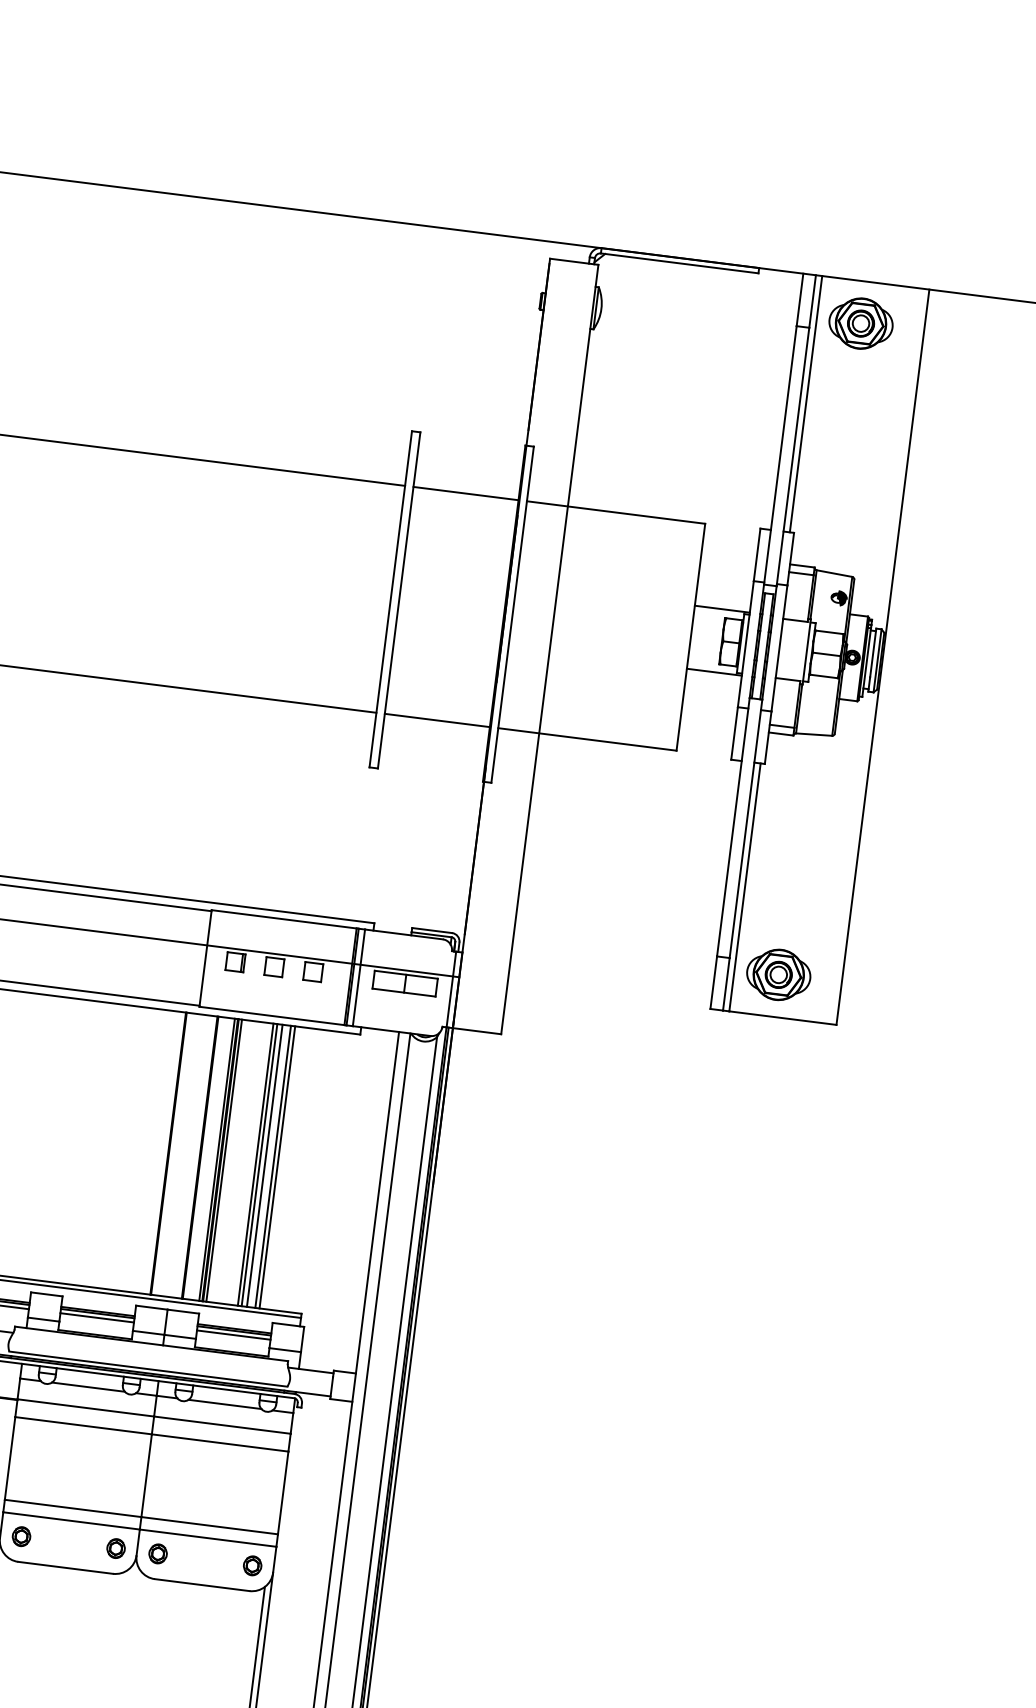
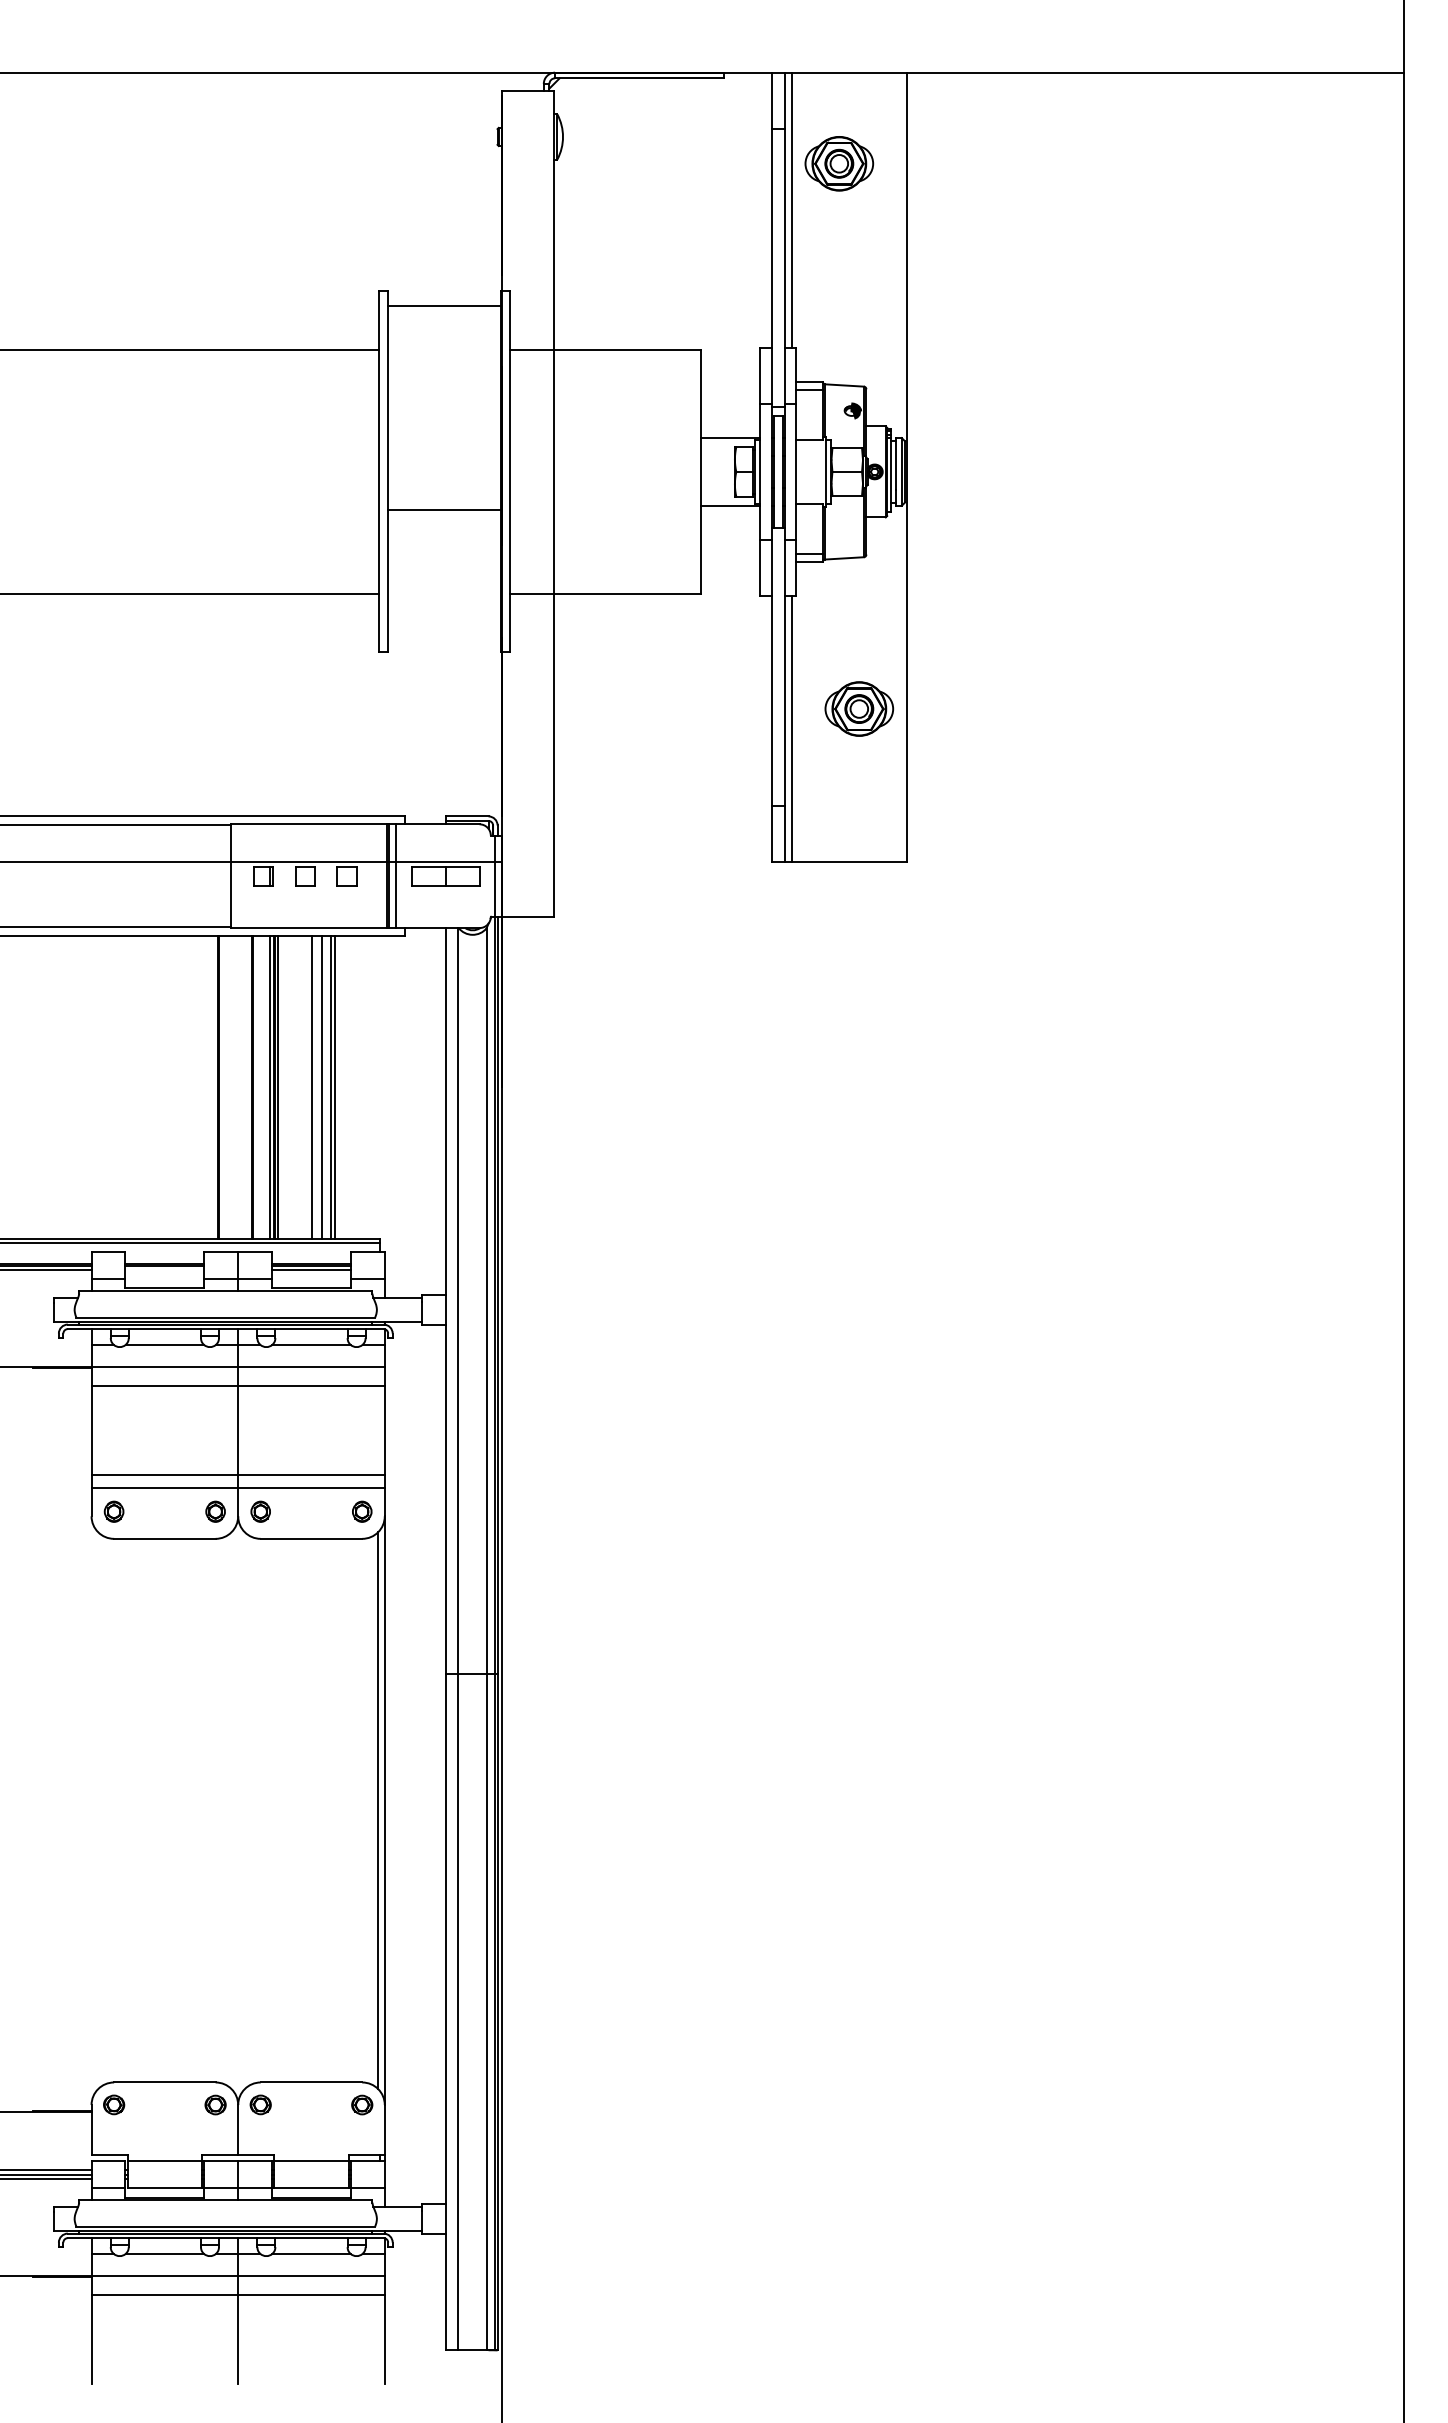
part: (861, 323) -> (839, 163), moved
line: (465, 493) -> (444, 306), moved
line: (437, 720) -> (444, 509), moved
part: (778, 974) -> (859, 708), moved
line: (260, 1164) -> (316, 1086), removed
line: (96, 1317) -> (164, 1270), removed

